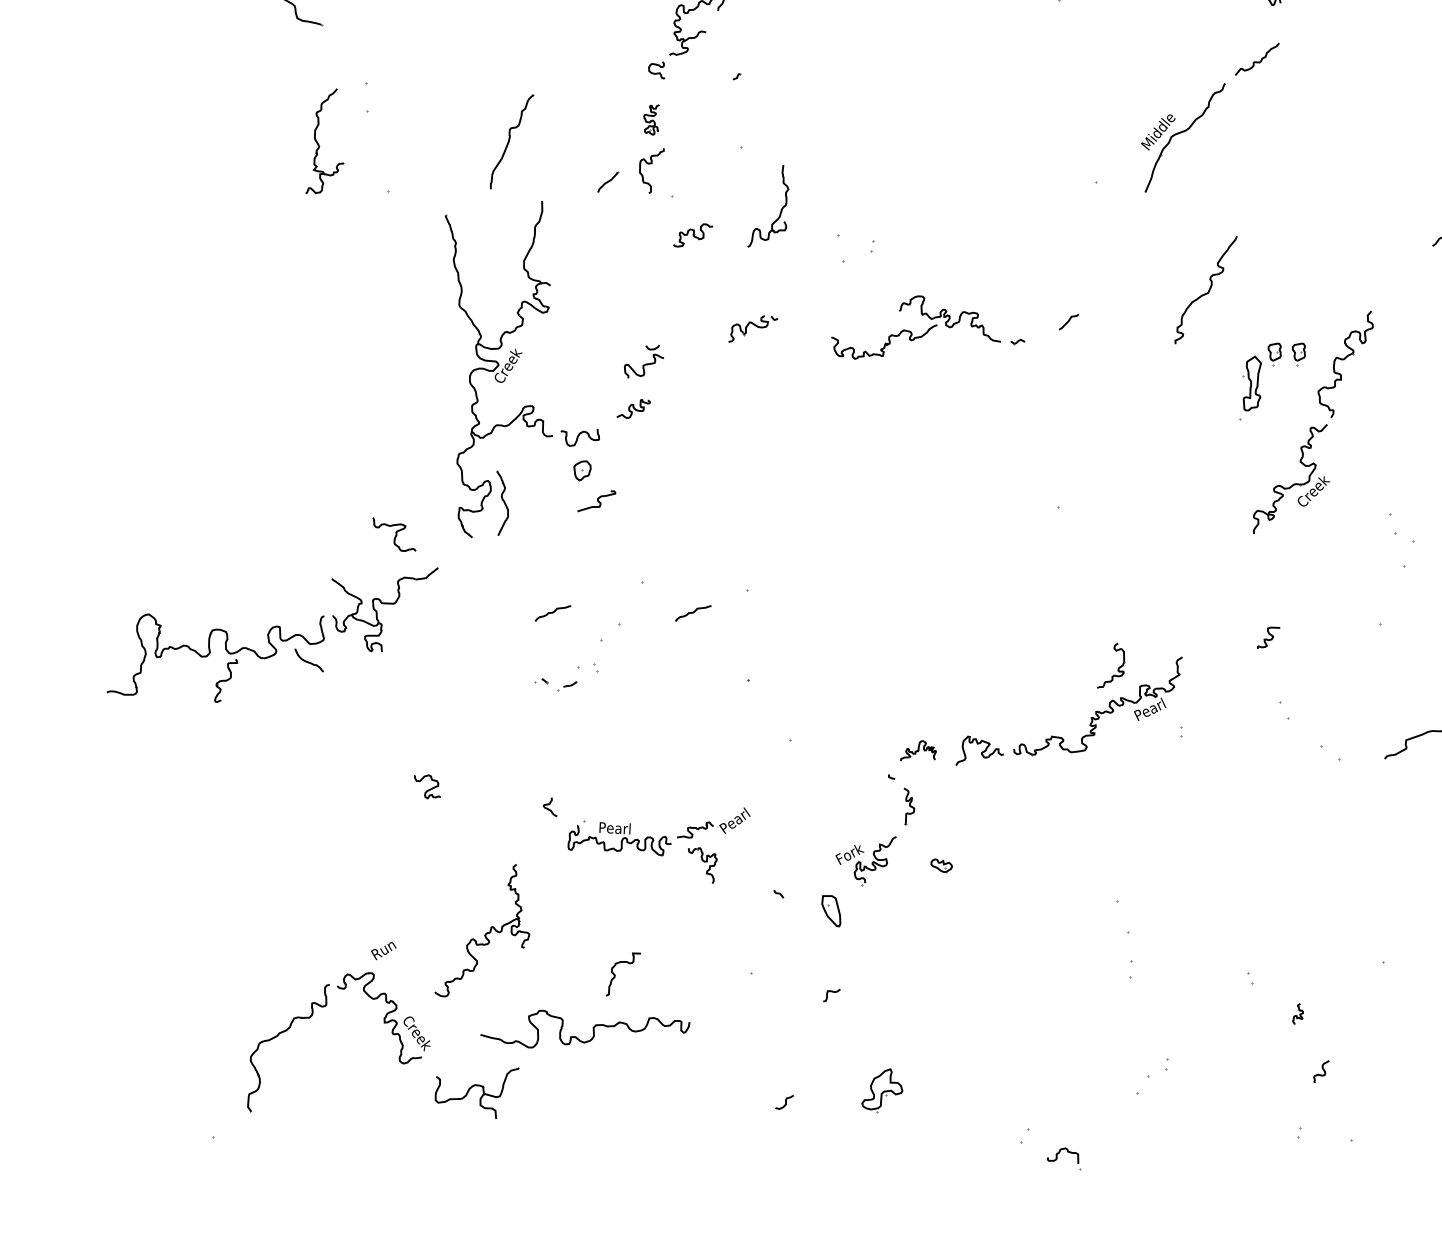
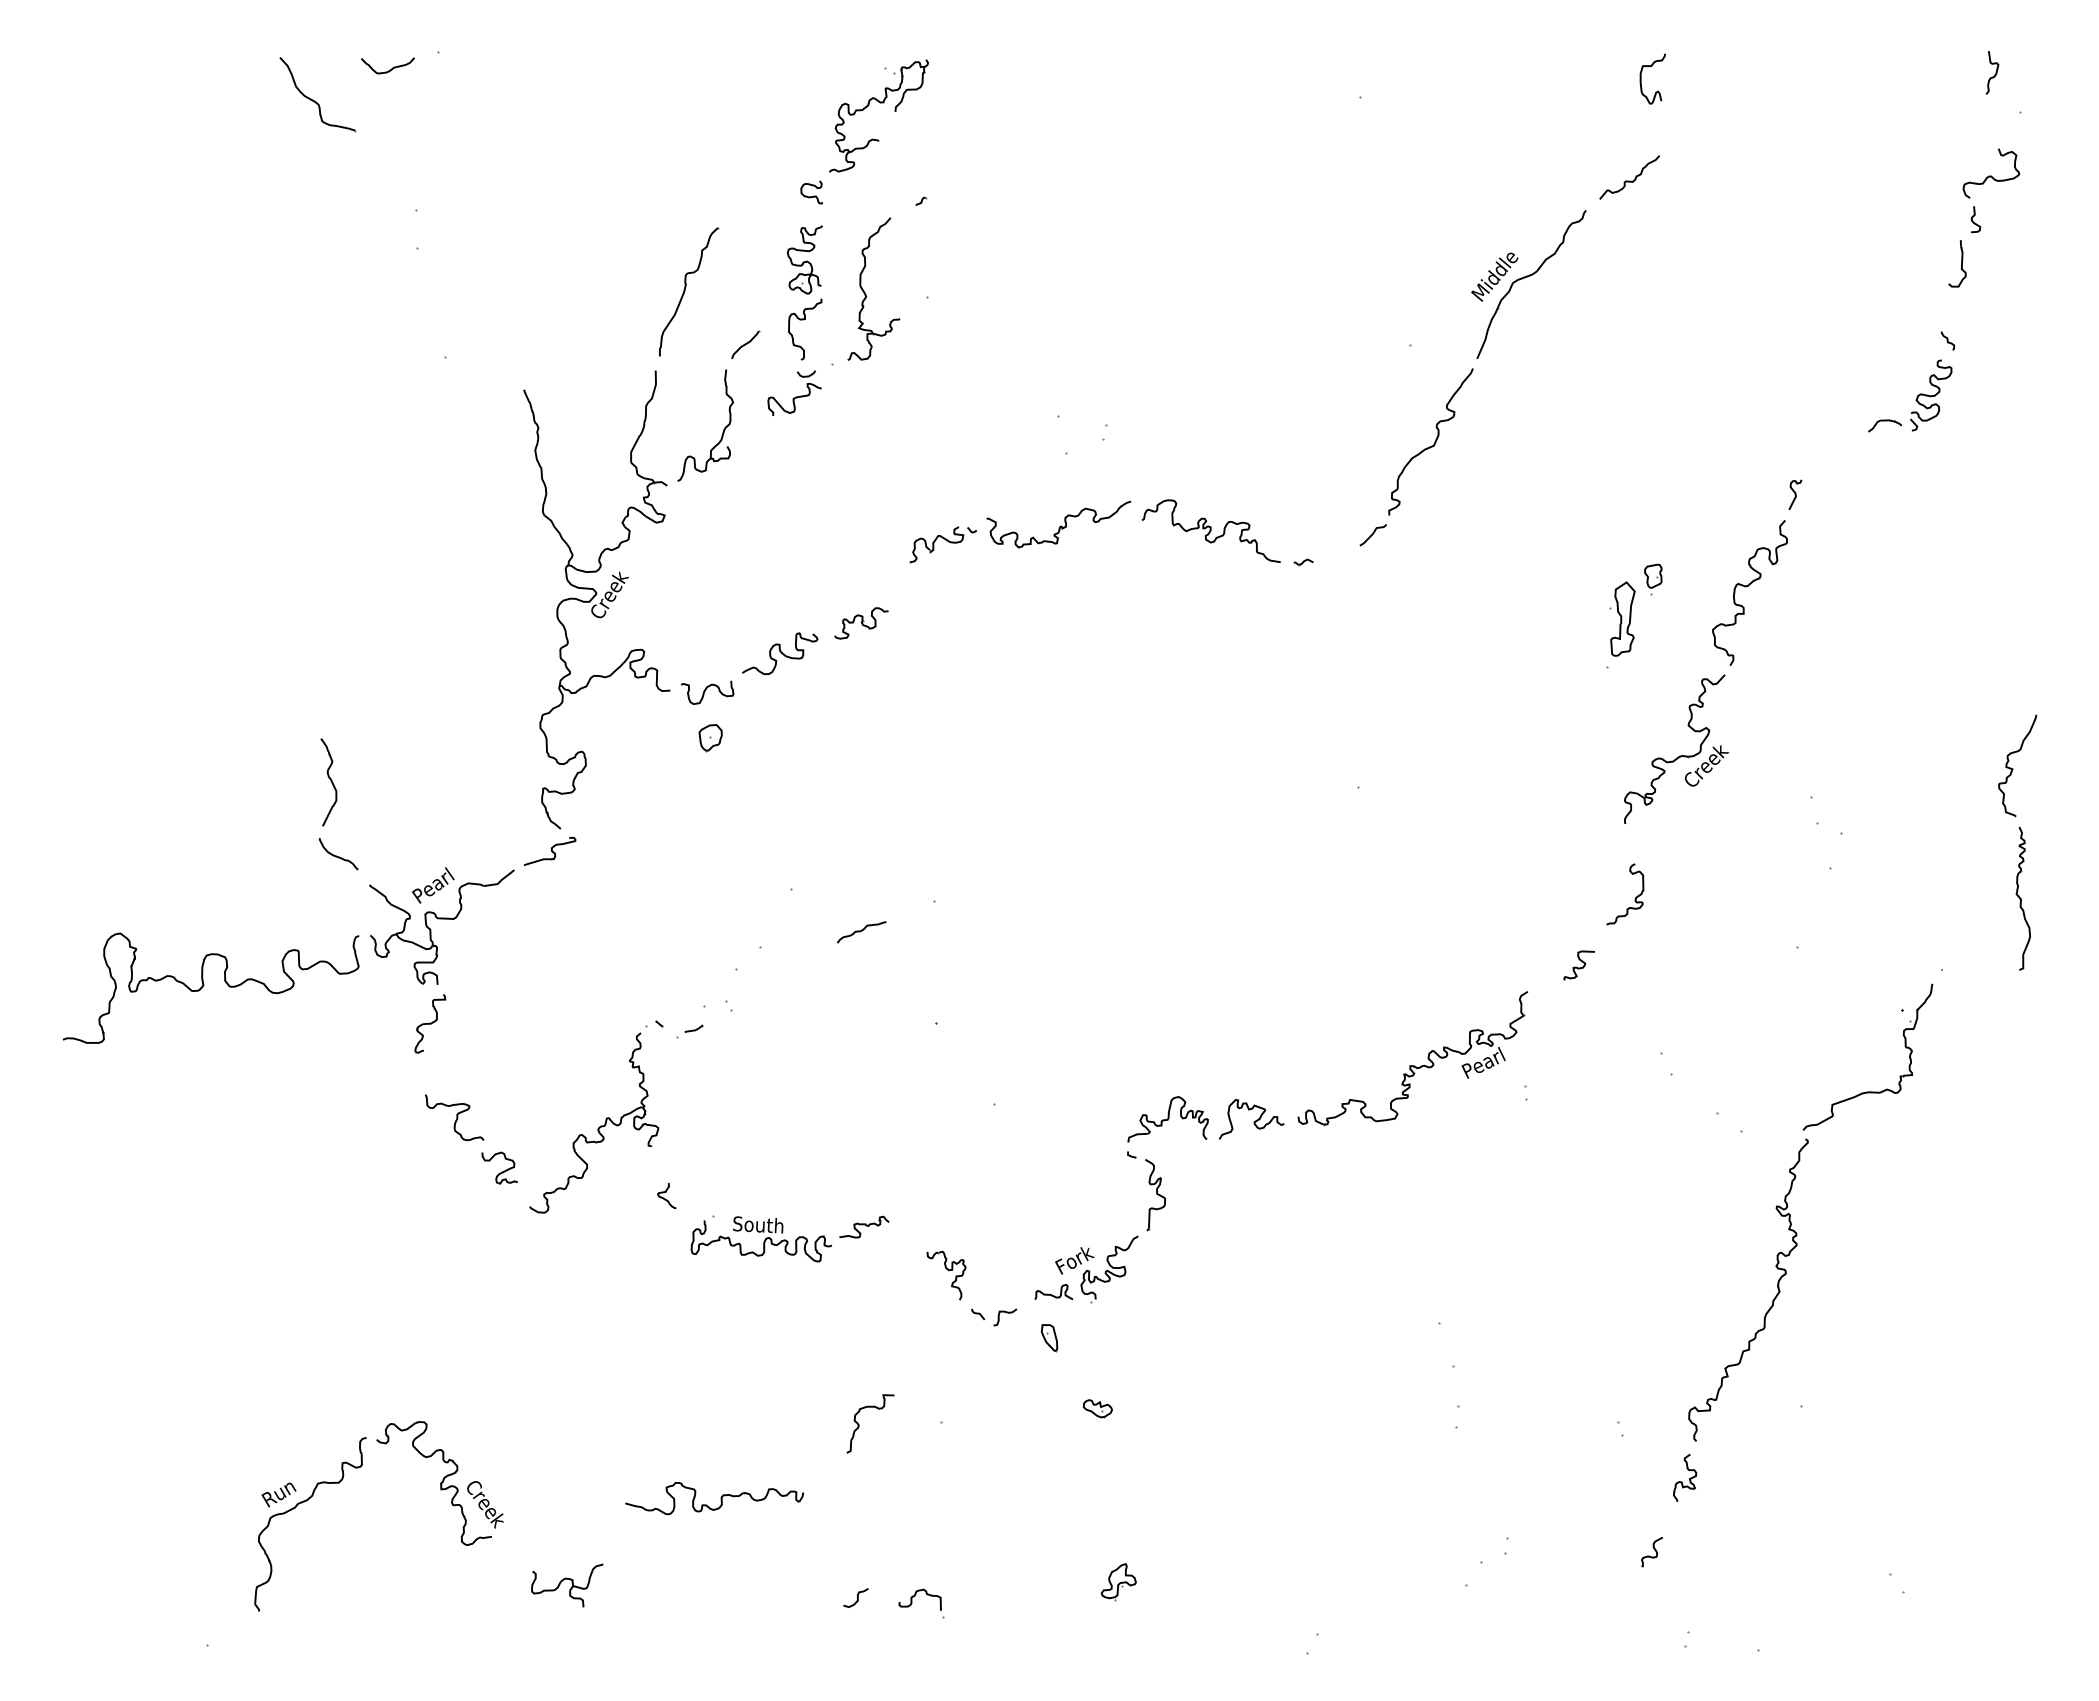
part: (651, 119) -> (804, 259), size x1.67
part: (512, 141) -> (689, 291), moved
part: (318, 143) -> (865, 292), moved
part: (780, 211) -> (722, 432), moved
part: (693, 235) -> (861, 623), moved
curve: (1207, 291) -> (1433, 443), moved
curve: (1379, 292) -> (1795, 494), added
part: (884, 342) -> (1058, 524), moved
part: (1299, 354) -> (1686, 579), removed
part: (644, 361) -> (794, 392), moved
part: (633, 408) -> (780, 653), size x1.67
part: (596, 501) -> (549, 851), moved
part: (502, 503) -> (328, 782), moved
curve: (395, 534) -> (456, 1117), moved
curve: (552, 612) -> (670, 931), removed
curve: (1268, 639) -> (1578, 967), moved
curve: (309, 662) -> (338, 856), moved
part: (1117, 669) -> (1634, 899), moved
part: (226, 680) -> (430, 1023), moved
part: (917, 751) -> (1167, 1119), size x1.67
part: (909, 806) -> (1155, 1195), size x1.43
text: (735, 820) -> (433, 885), moved
text: (617, 828) -> (758, 1224), Pearl -> South
part: (702, 865) -> (946, 1275), moved
part: (941, 865) -> (1097, 1408), moved
curve: (833, 879) -> (1052, 1294), added
part: (1362, 883) -> (1772, 1300), added
part: (831, 911) -> (1049, 1338), size x0.62
part: (486, 933) -> (599, 1126), moved
text: (383, 950) -> (278, 1494), moved
curve: (615, 974) -> (859, 1424), moved
curve: (832, 992) -> (1006, 1313), moved
part: (1298, 1013) -> (1685, 1477), size x1.67
part: (585, 1029) -> (714, 1498), size x0.62
curve: (1323, 1070) -> (1654, 1550), moved
part: (881, 1090) -> (1118, 1582), size x0.62
part: (477, 1093) -> (567, 1585), size x0.62
curve: (785, 1102) -> (857, 1597), moved
part: (1057, 1158) -> (912, 1603), moved

